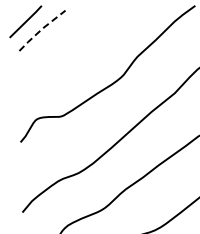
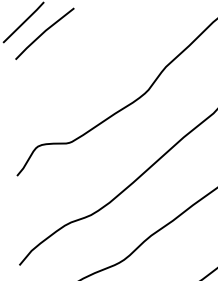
line: (41, 29) -> (43, 32), dashed -> solid

